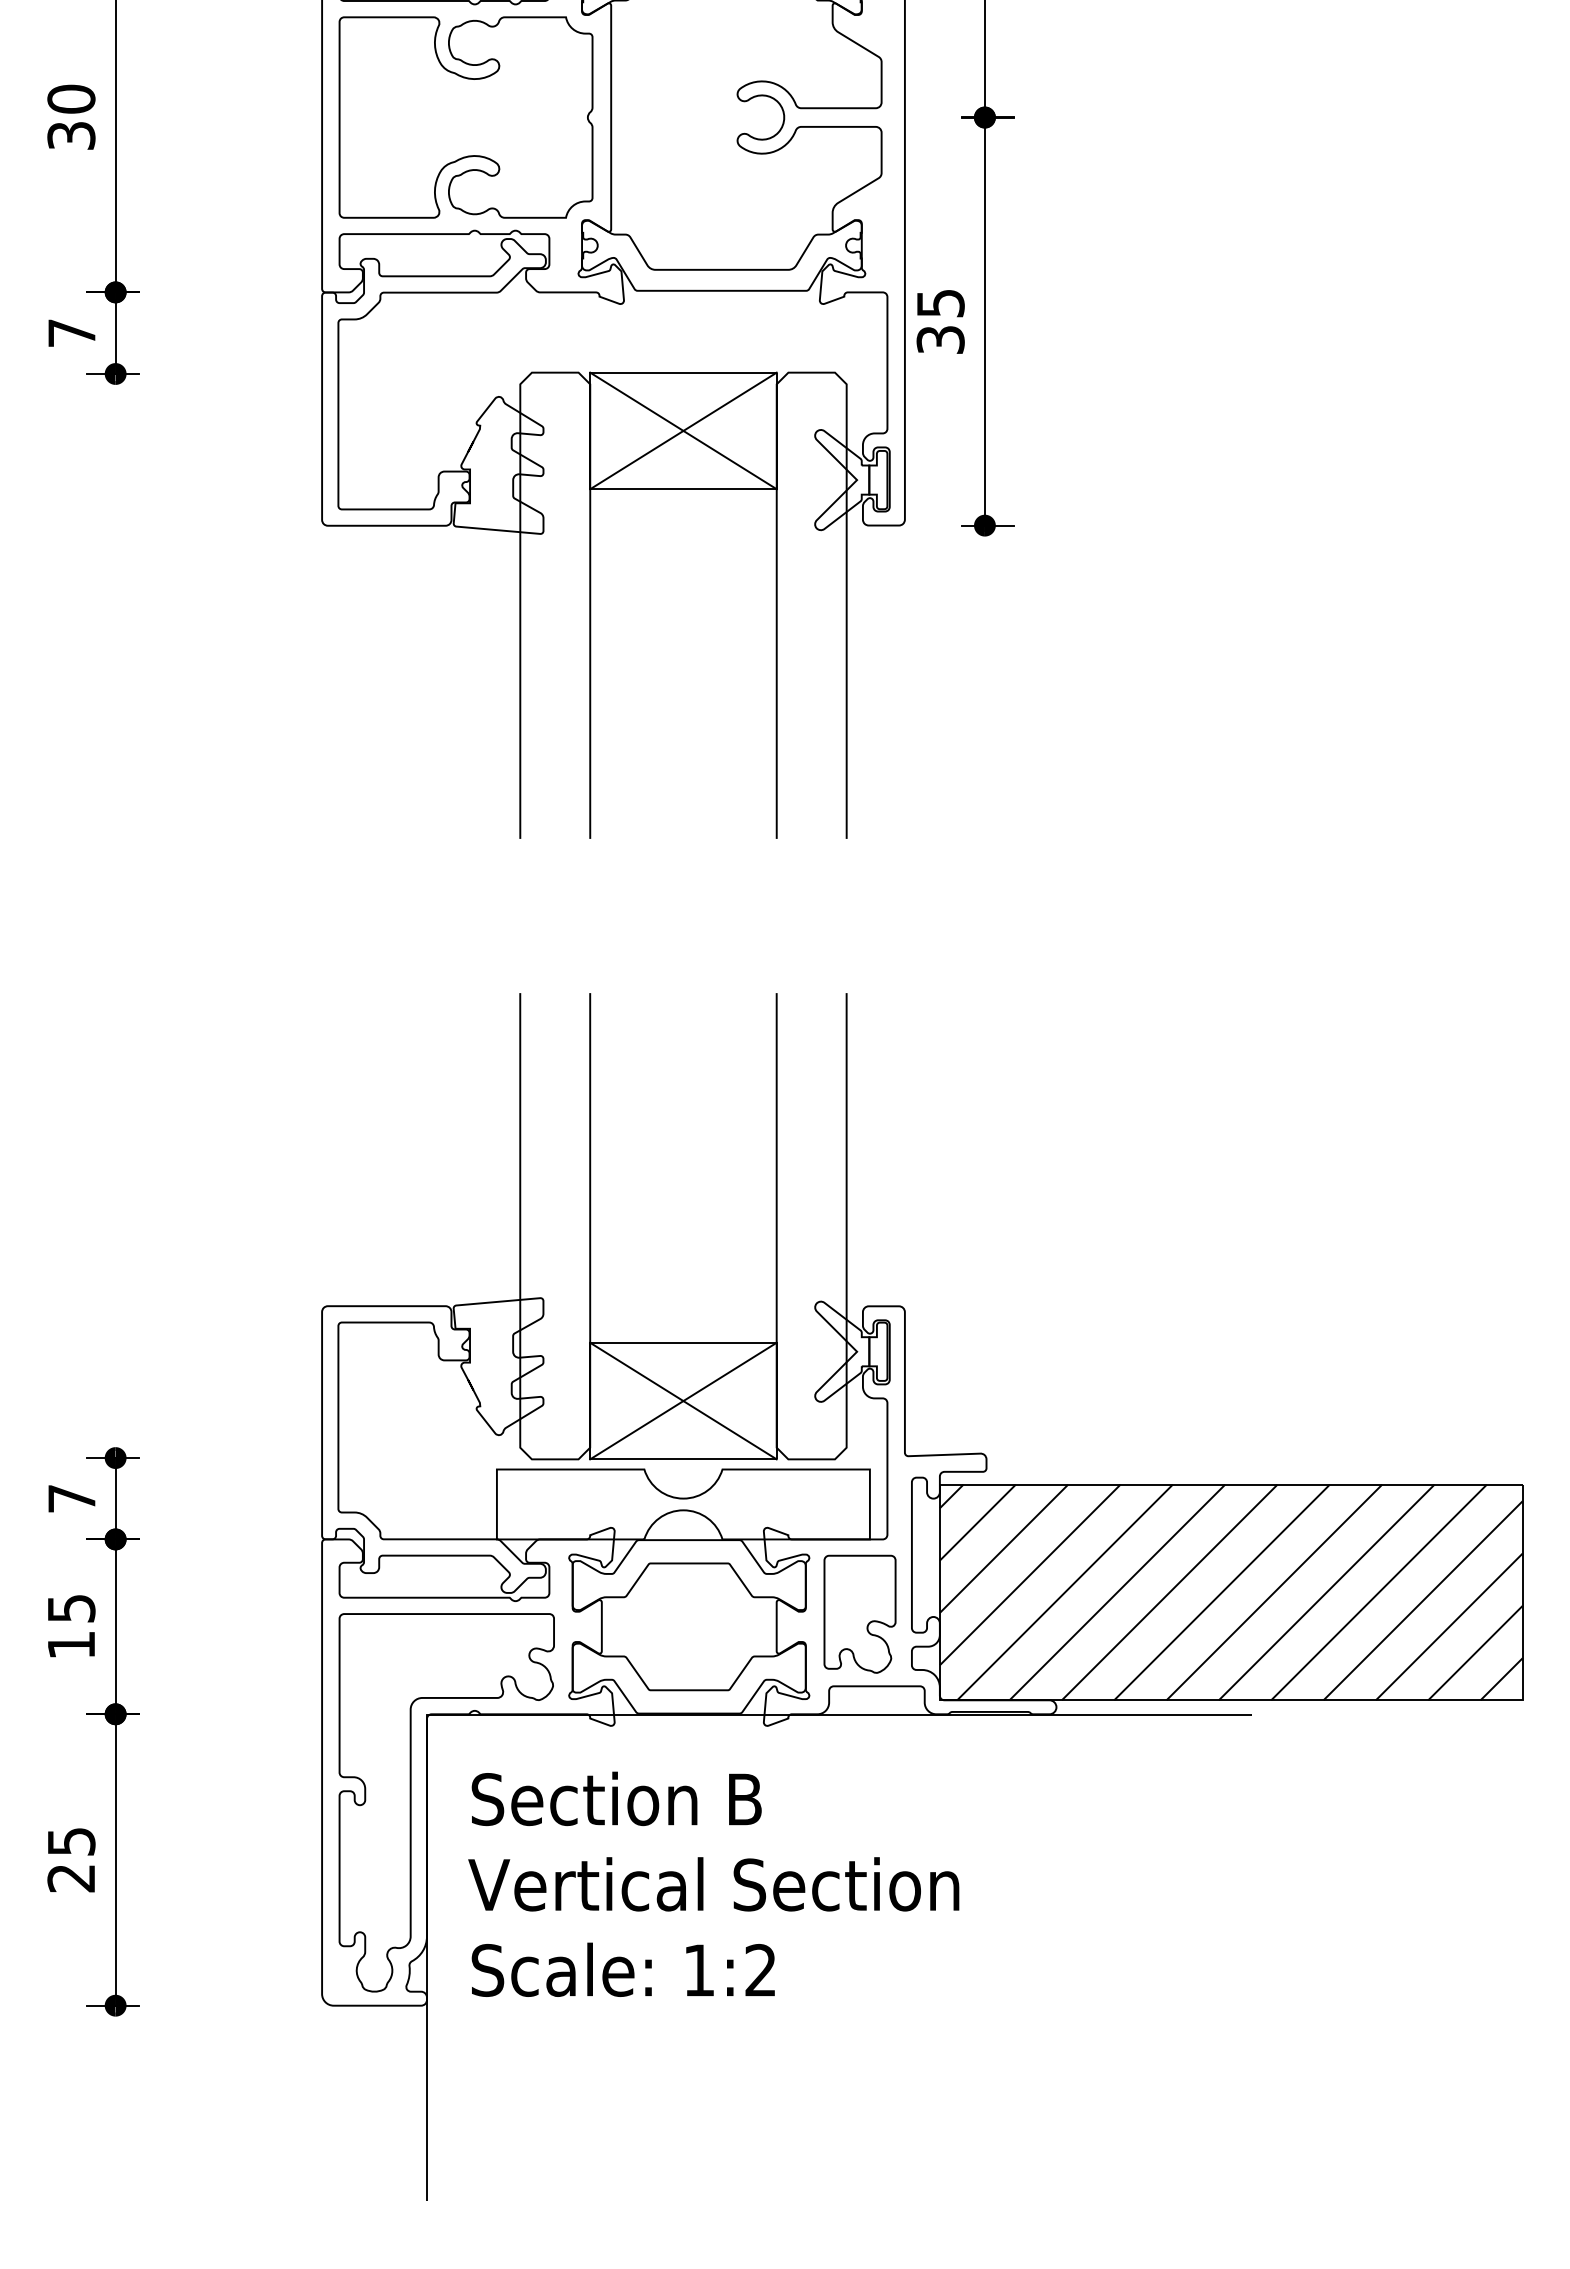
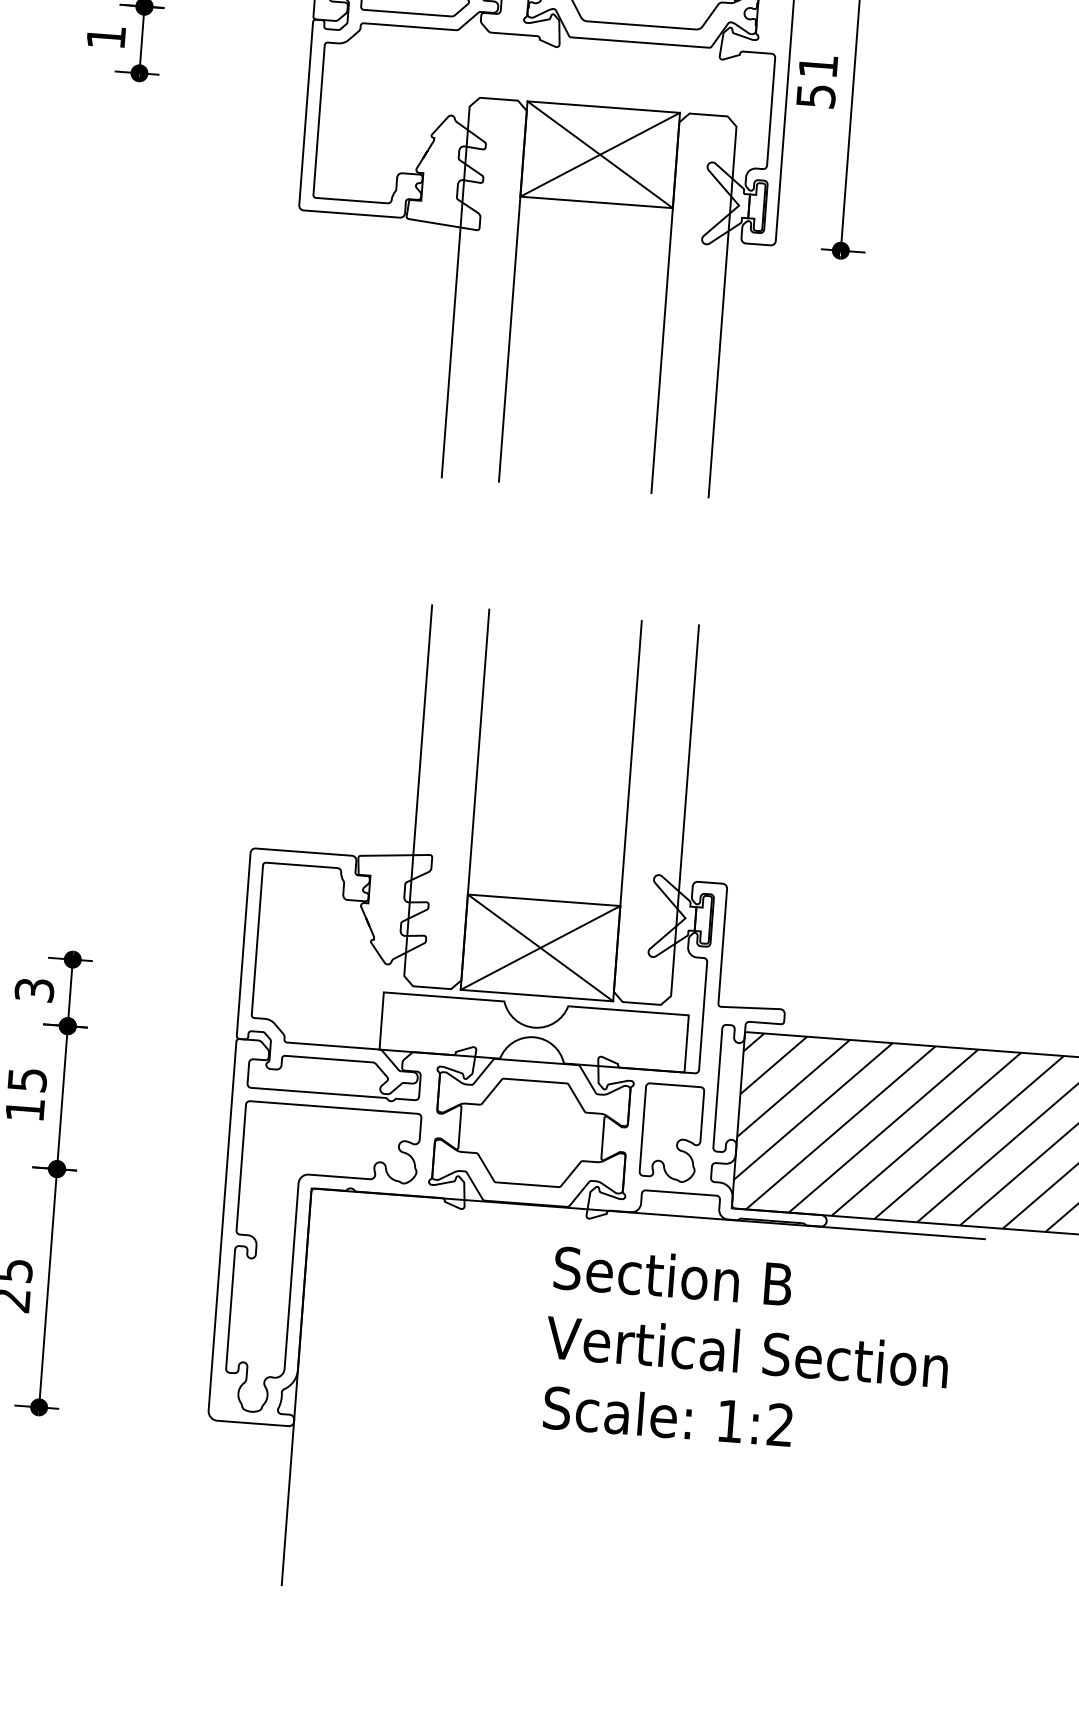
text: (940, 321) -> (817, 81), 35 -> 51
text: (71, 332) -> (105, 36), 7 -> 1
text: (71, 1498) -> (34, 989), 7 -> 3
text: (713, 1883) -> (747, 1351), moved

